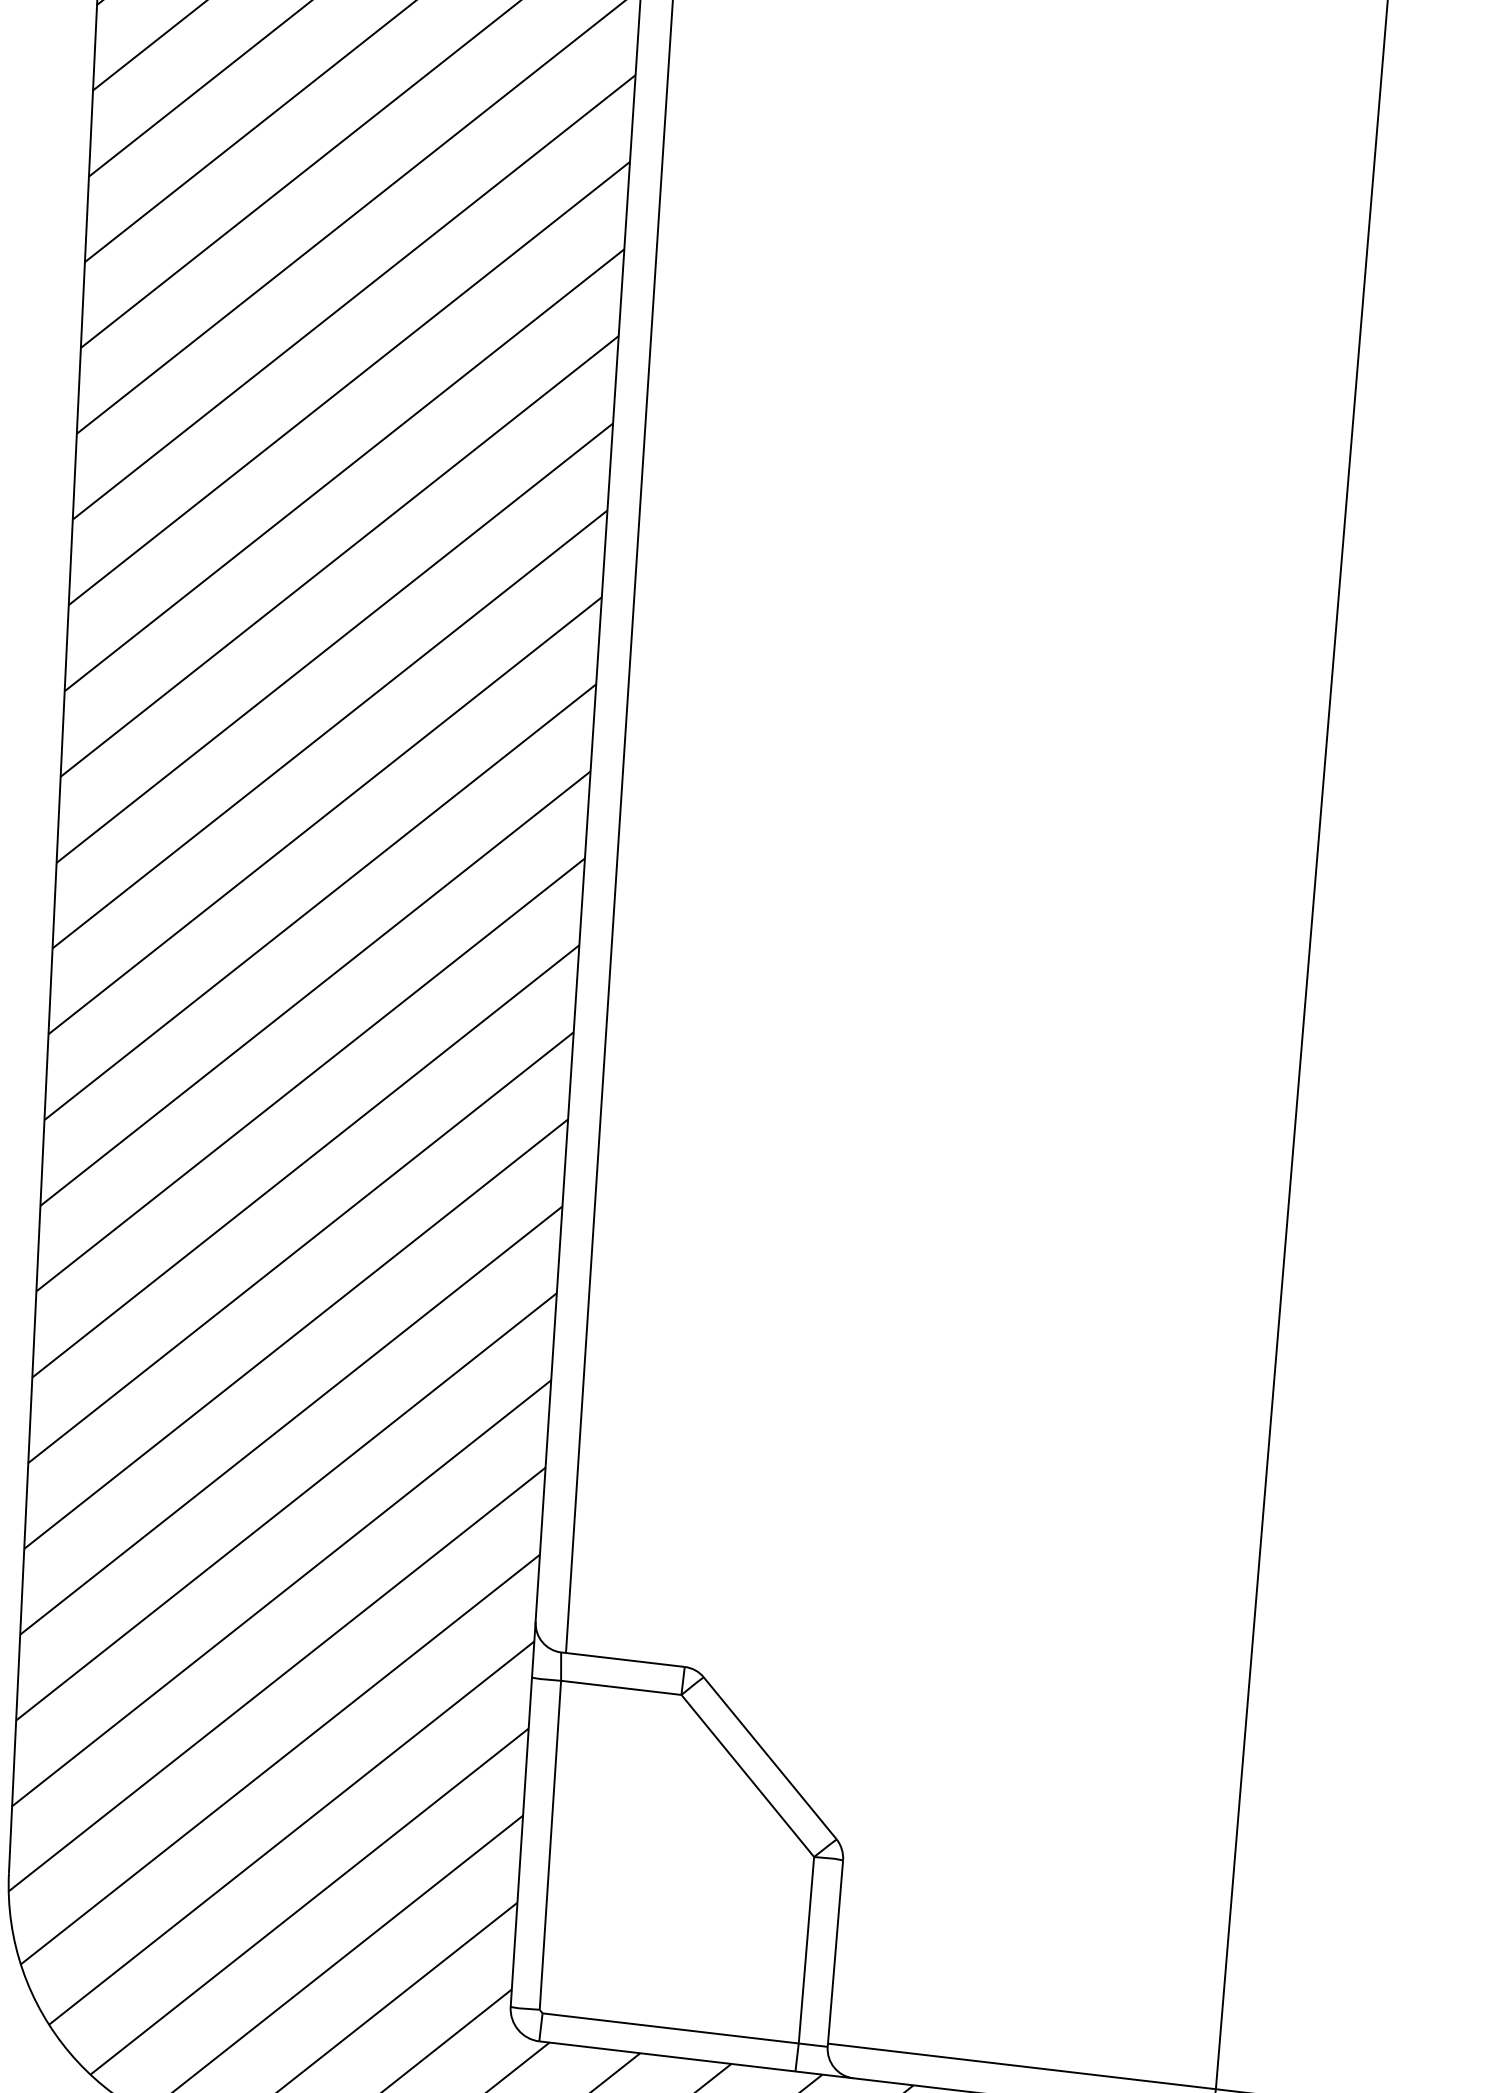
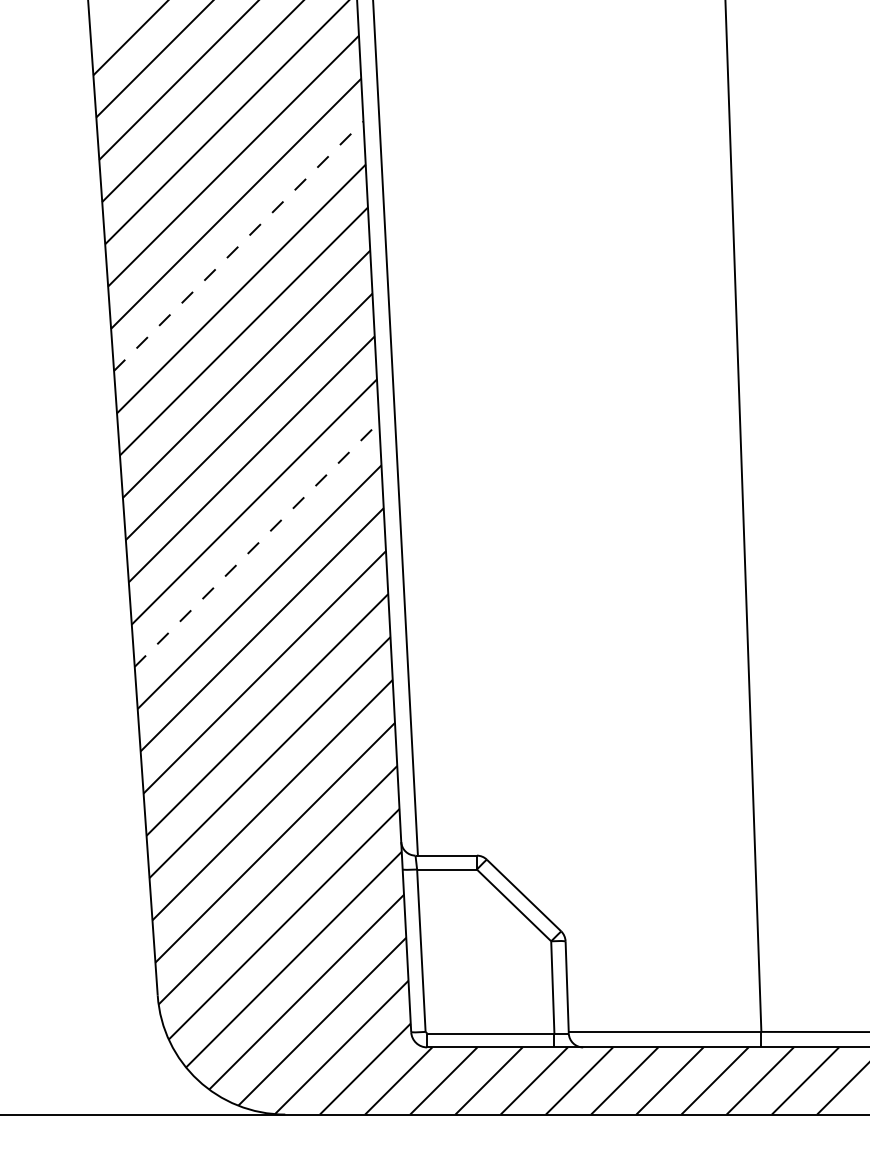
line: (351, 382) -> (239, 245), solid -> dashed
line: (314, 988) -> (256, 544), solid -> dashed

